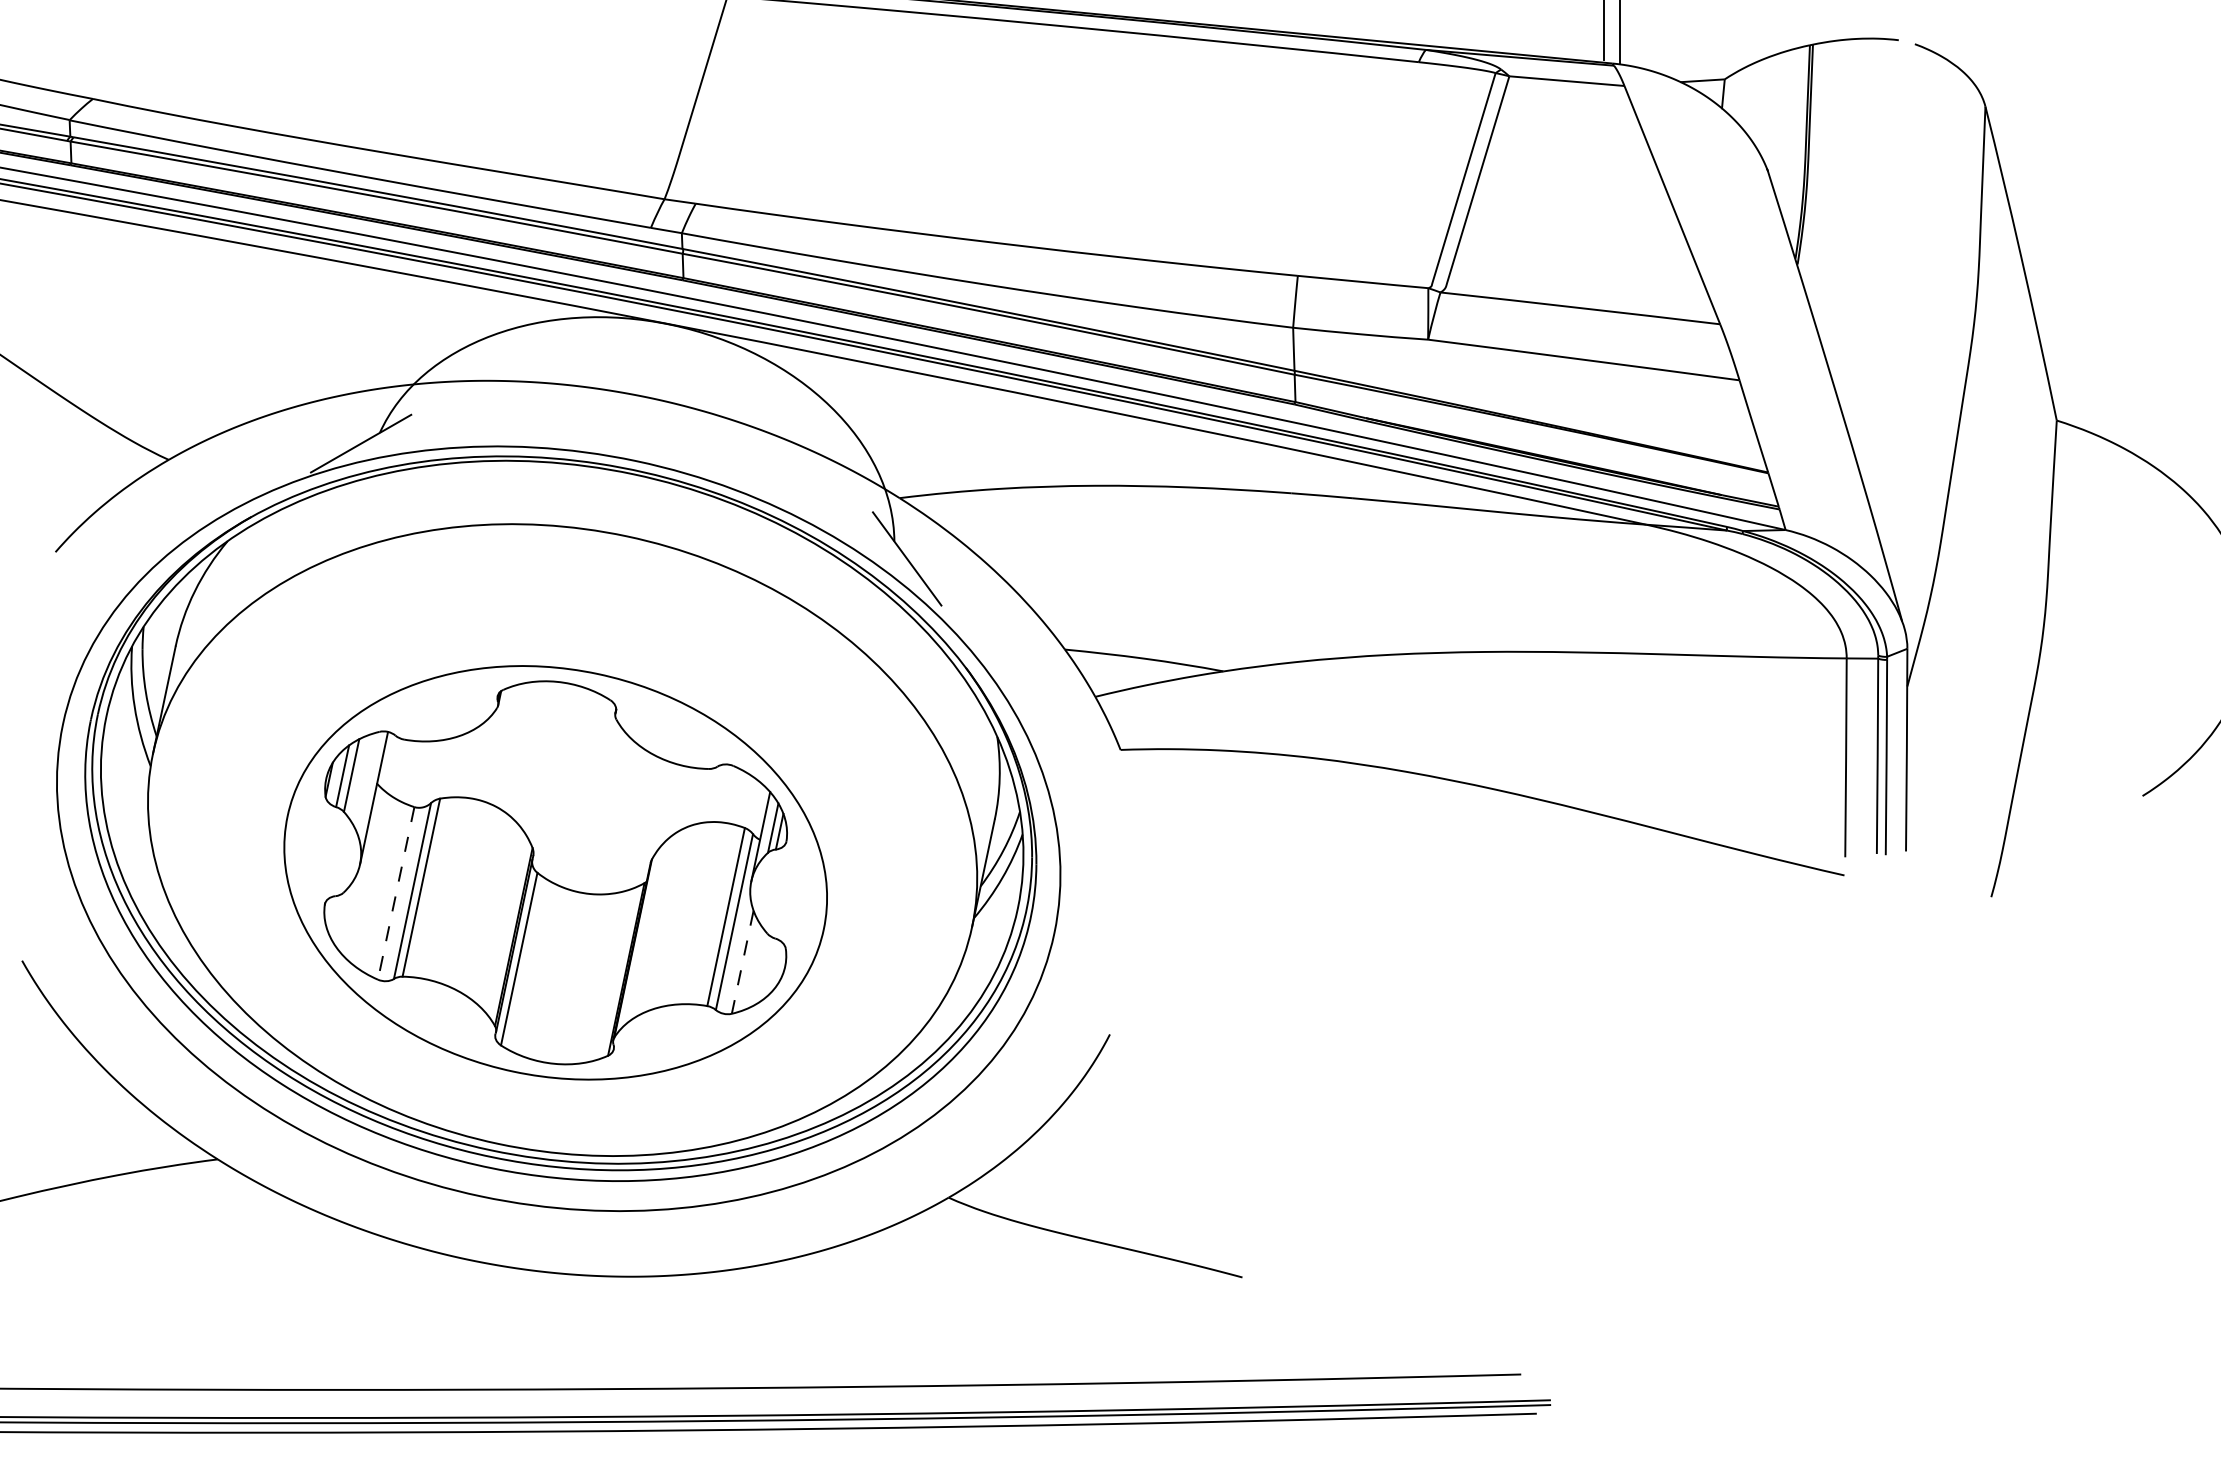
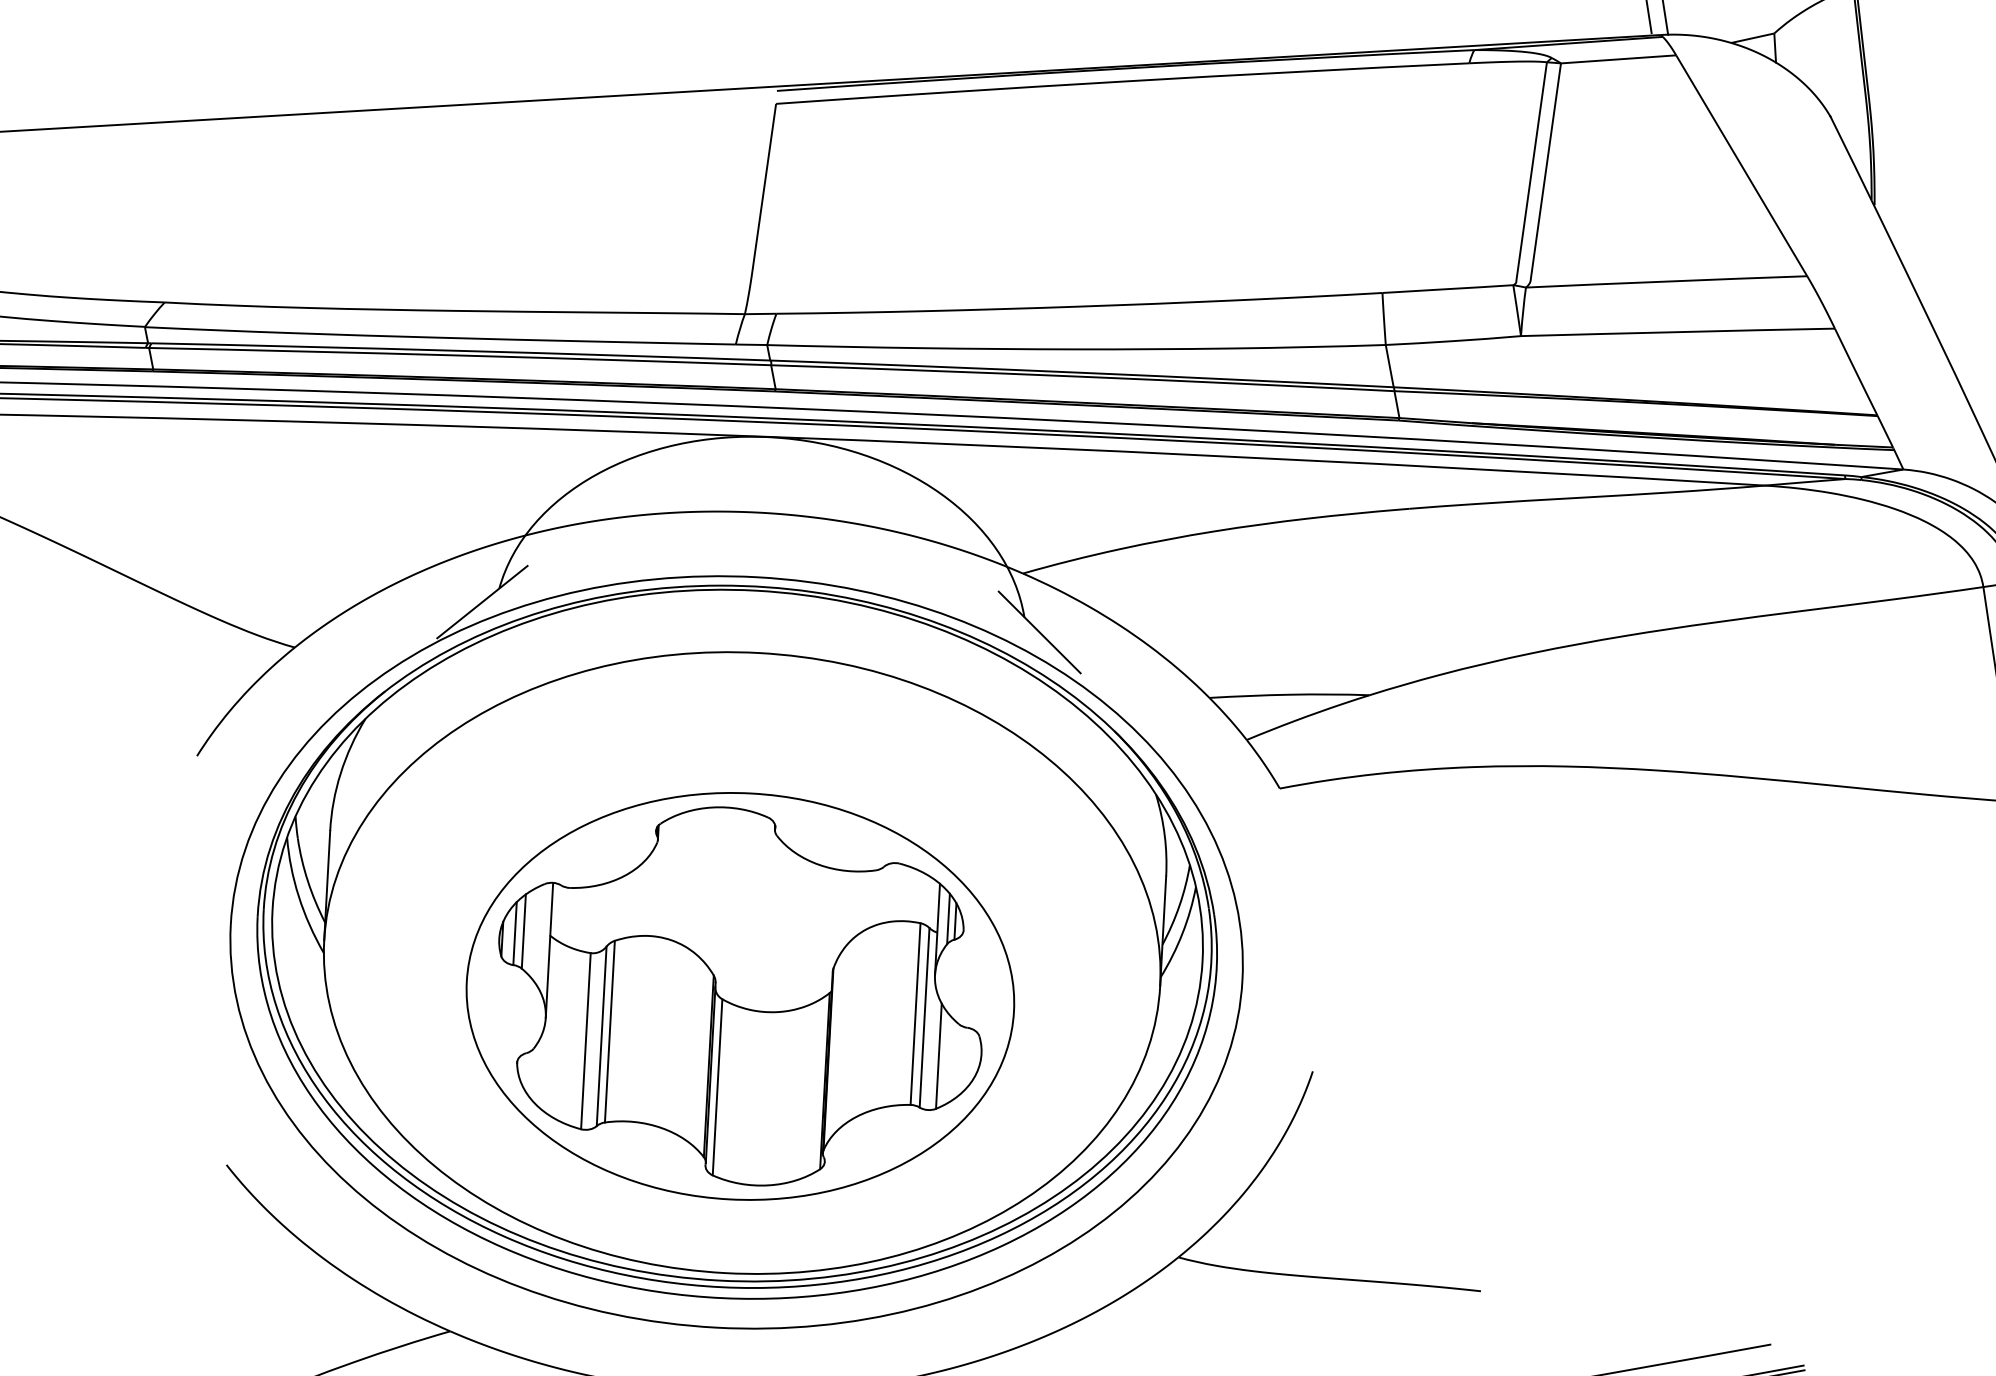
line: (396, 893) -> (586, 1041), dashed -> solid
line: (742, 962) -> (938, 1056), dashed -> solid

